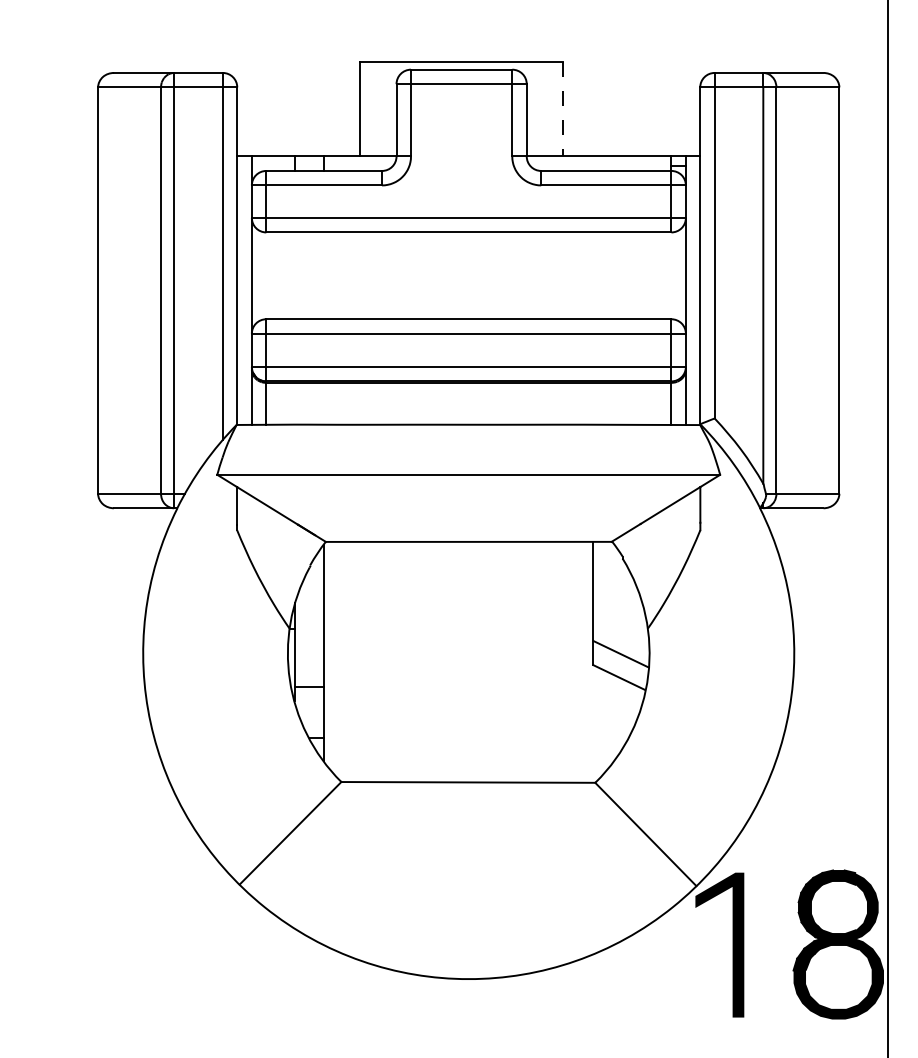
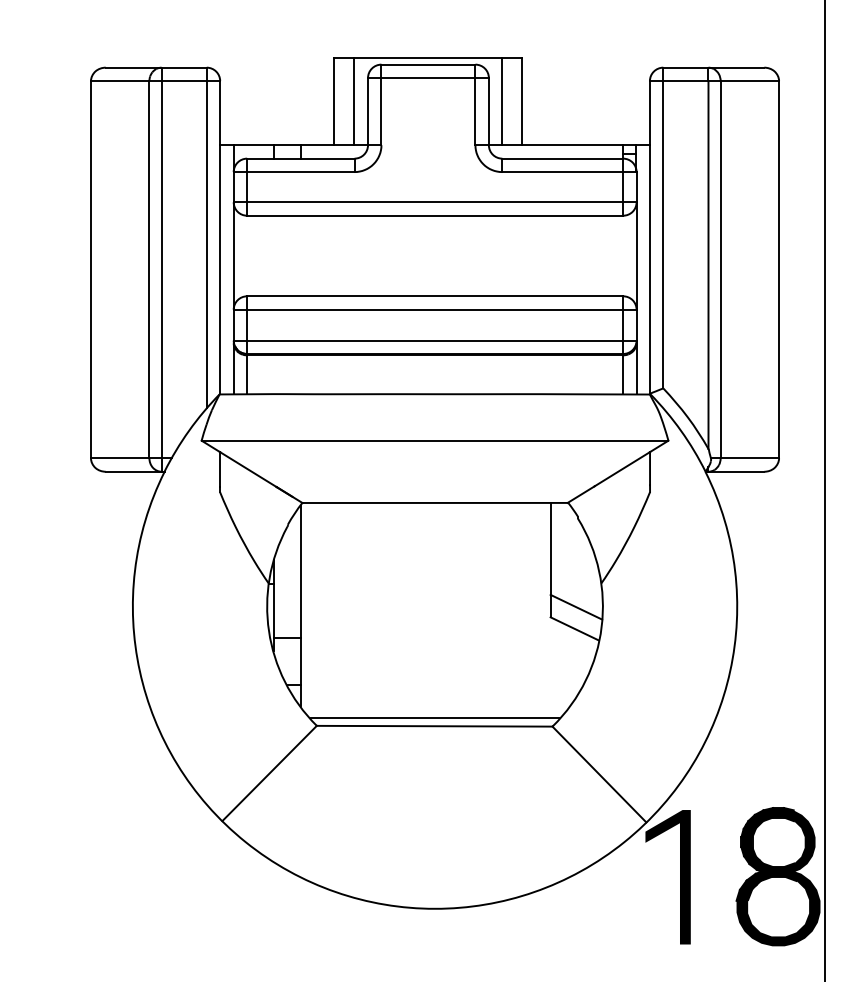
line: (381, 109) -> (354, 101), added
line: (541, 109) -> (502, 101), added
line: (562, 109) -> (522, 101), dashed -> solid
line: (468, 774) -> (434, 718), added

